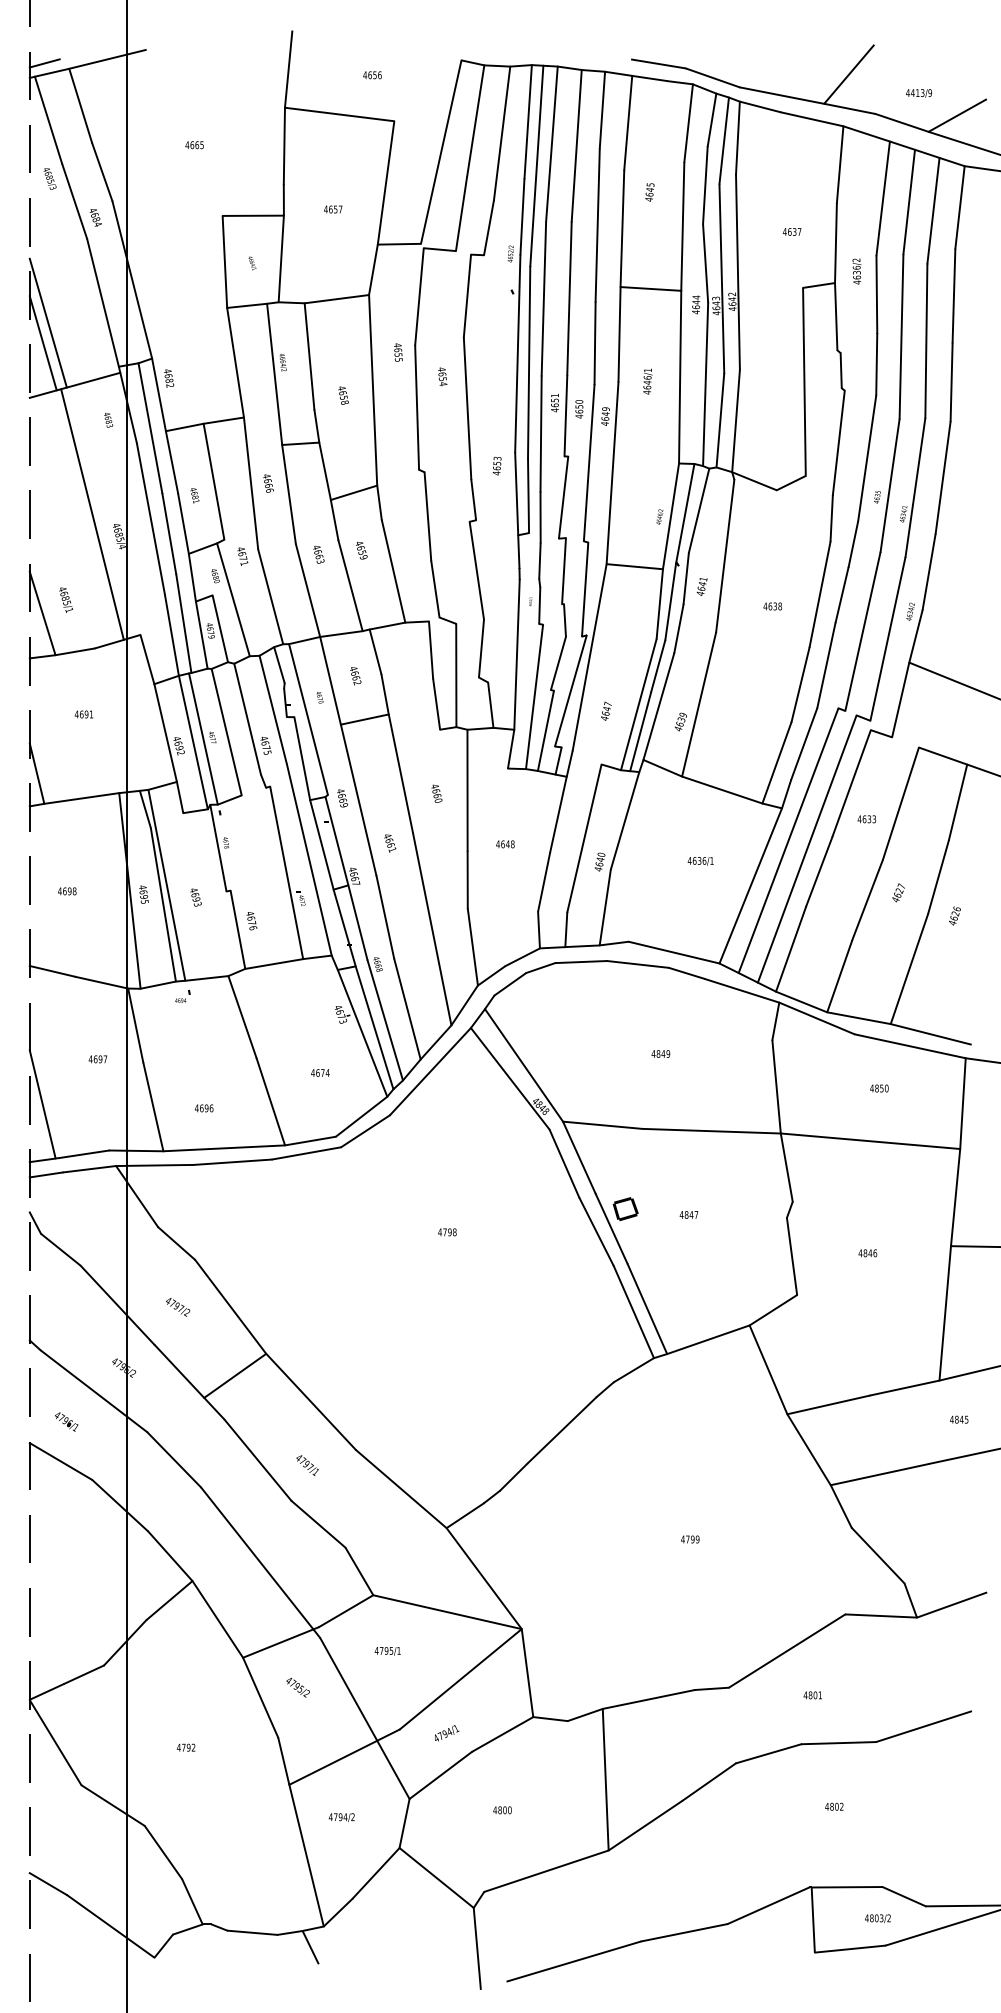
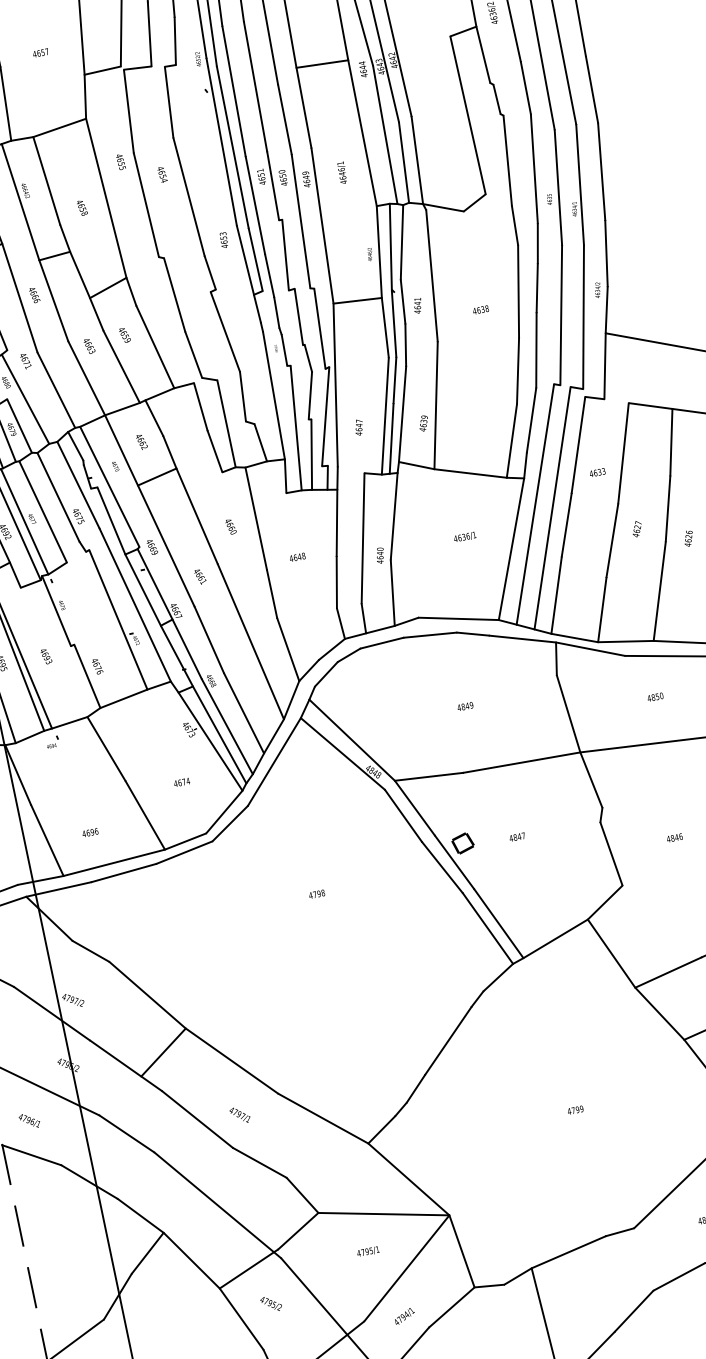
text: (647, 381) -> (342, 172), moved
text: (178, 1307) -> (73, 1000), moved
text: (387, 1651) -> (368, 1252), moved

